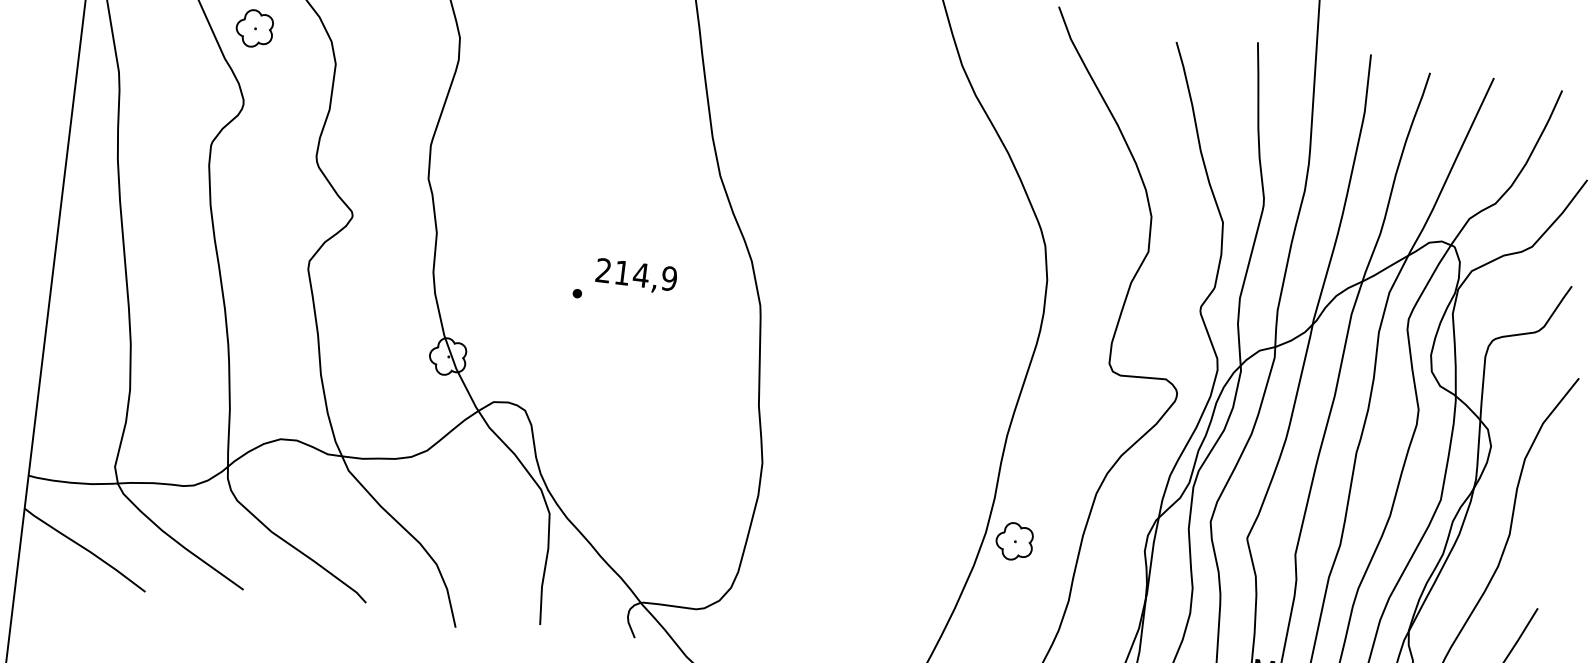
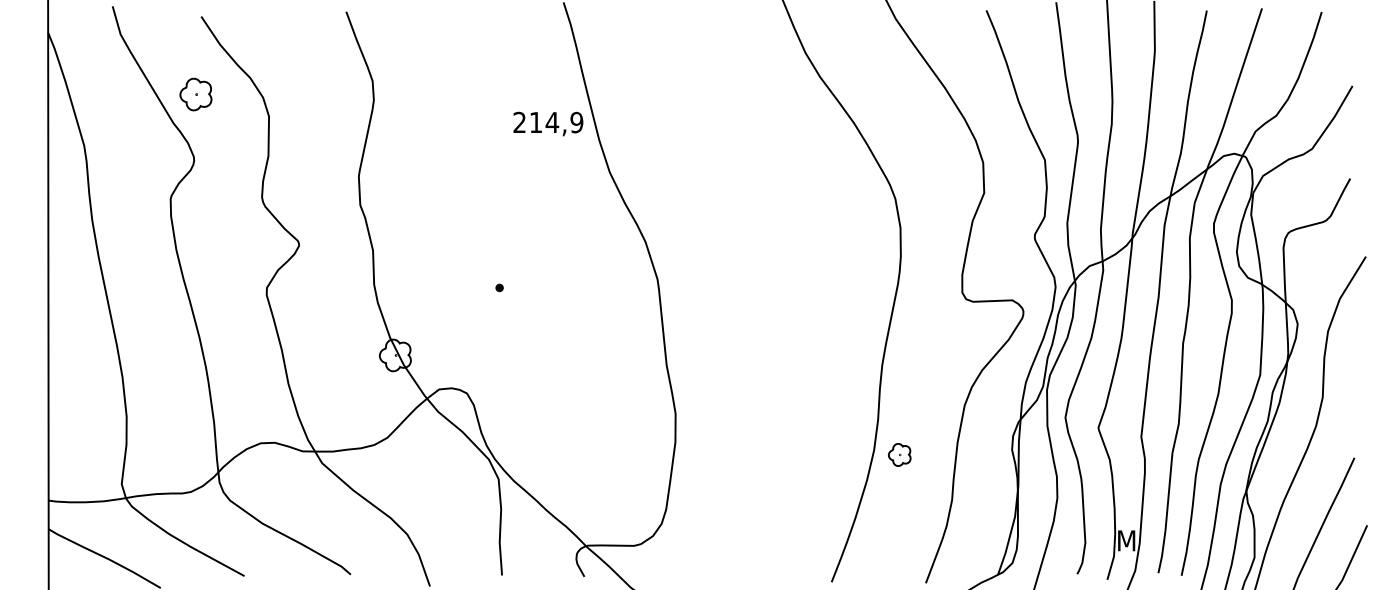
text: (636, 275) -> (548, 123), moved
part: (1014, 541) -> (899, 454), size x0.7

